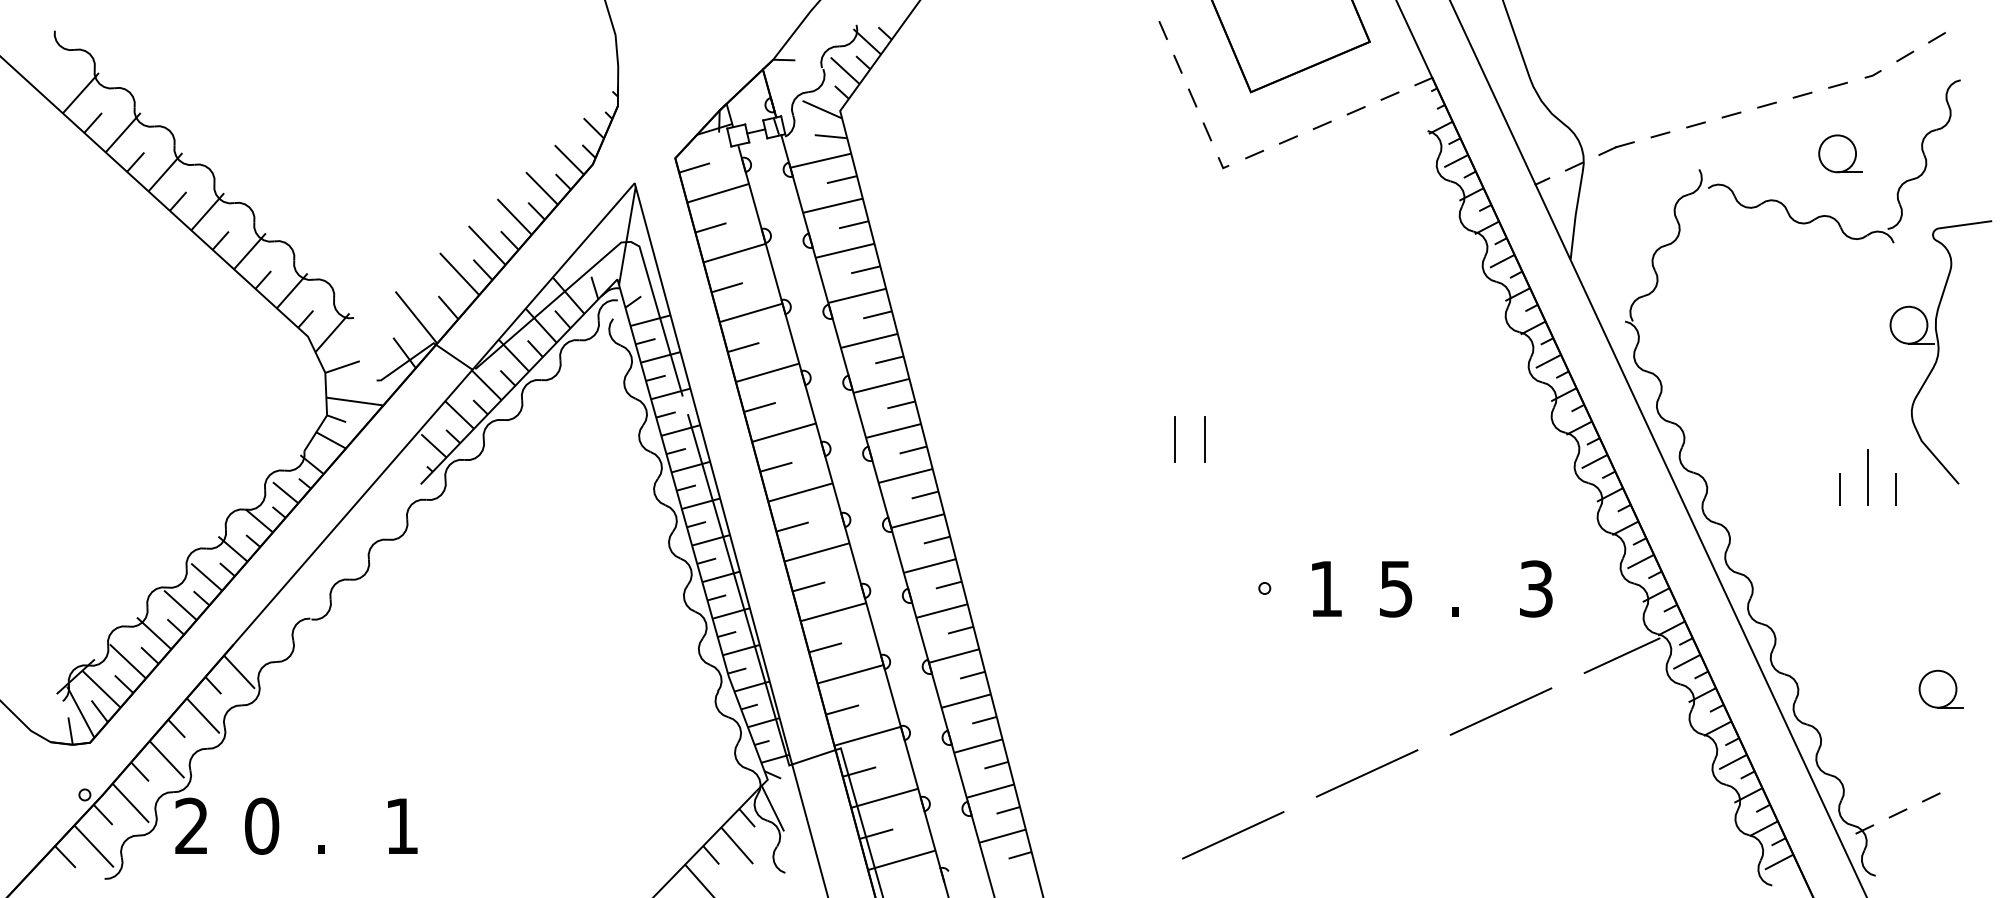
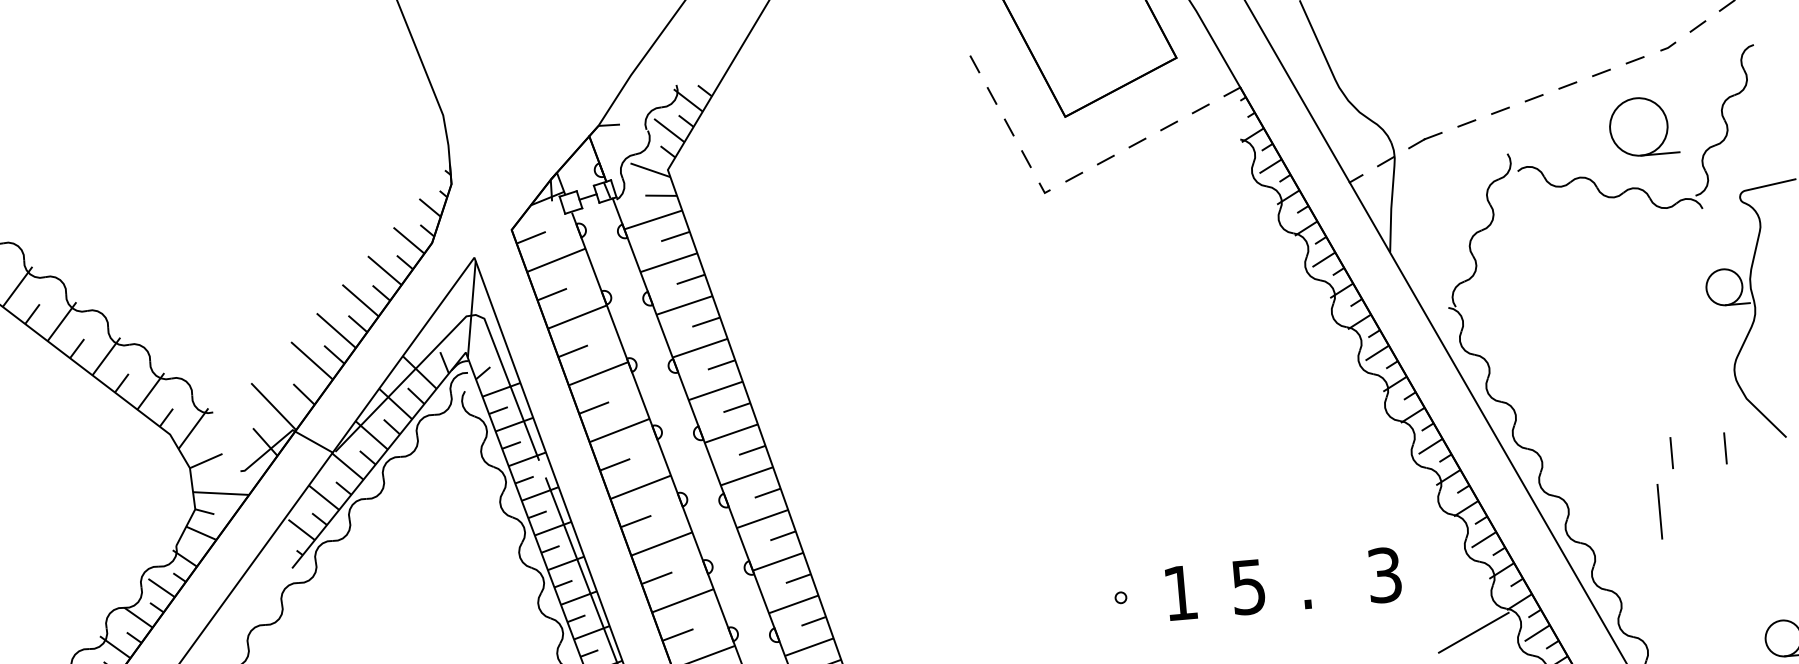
part: (1840, 153) -> (1643, 126), size x1.6
line: (1175, 439) -> (1021, 460), removed
line: (1204, 439) -> (1049, 458), removed
line: (1867, 477) -> (1659, 511), moved

